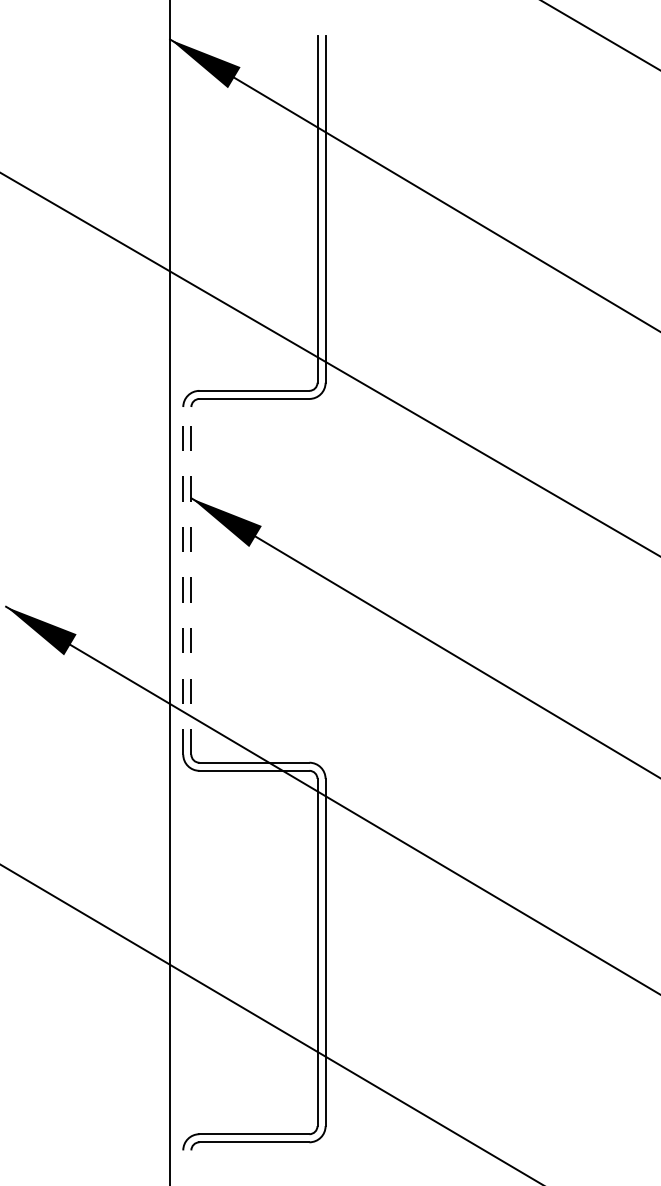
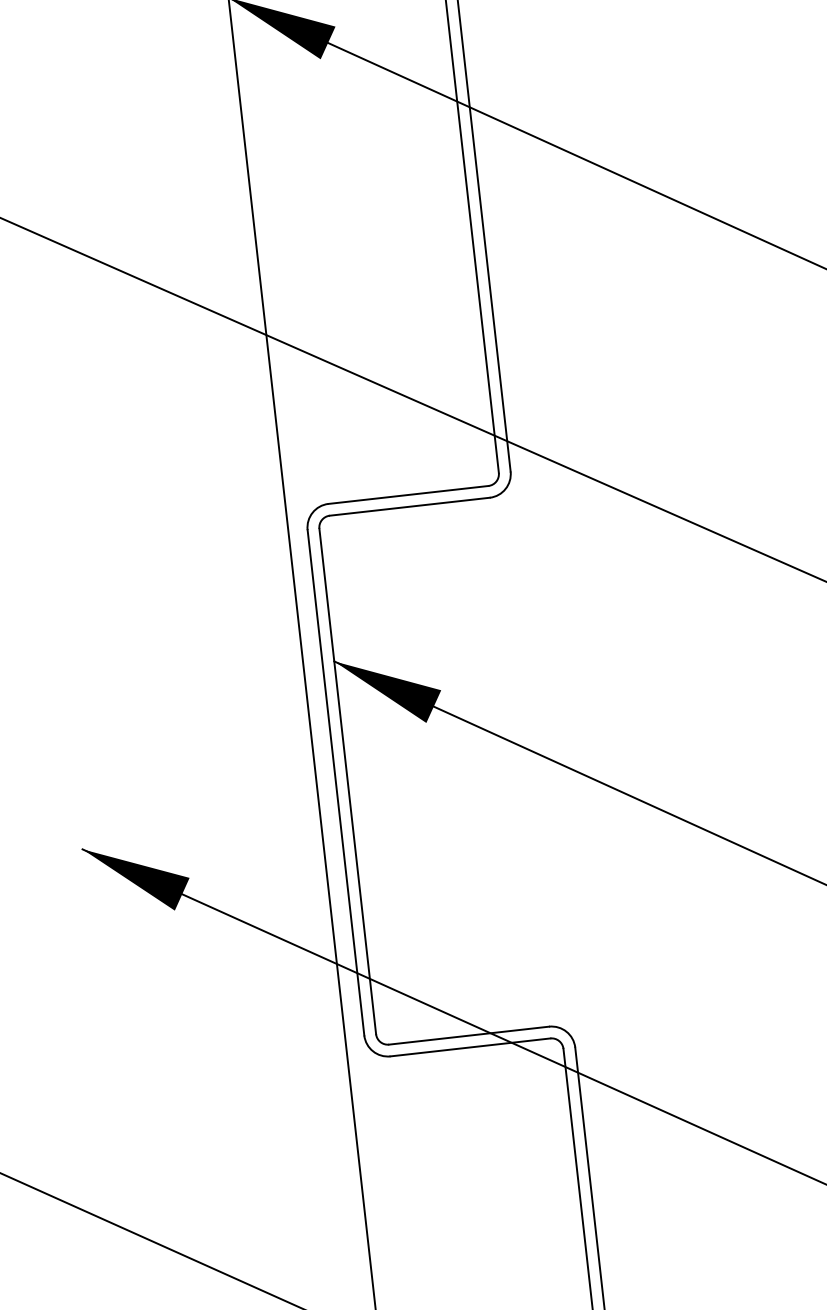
line: (183, 580) -> (336, 782), dashed -> solid
line: (191, 580) -> (347, 780), dashed -> solid

